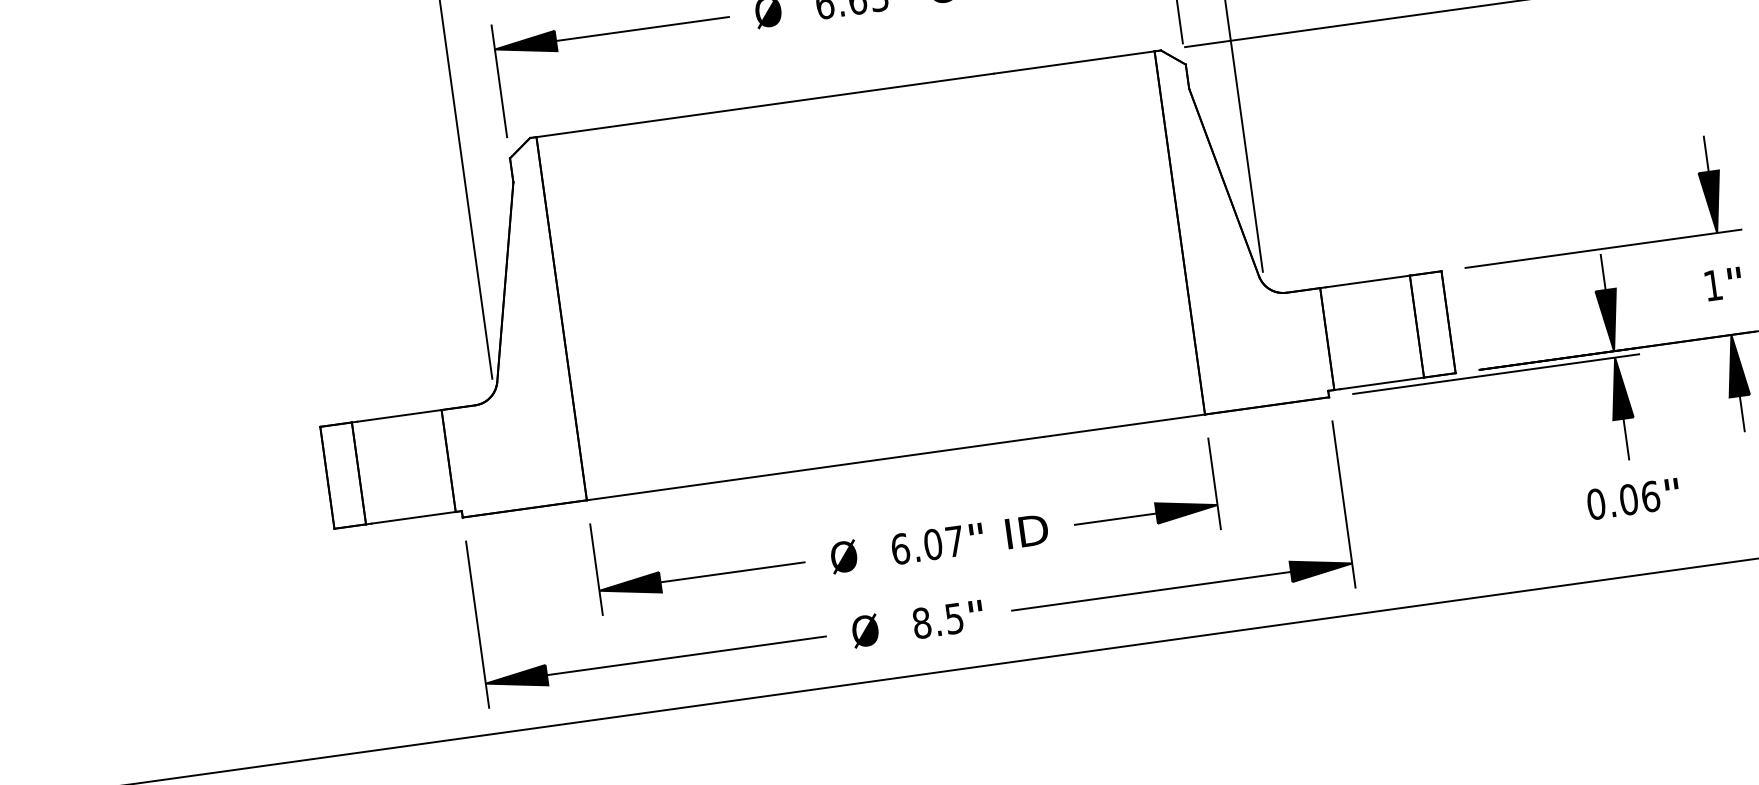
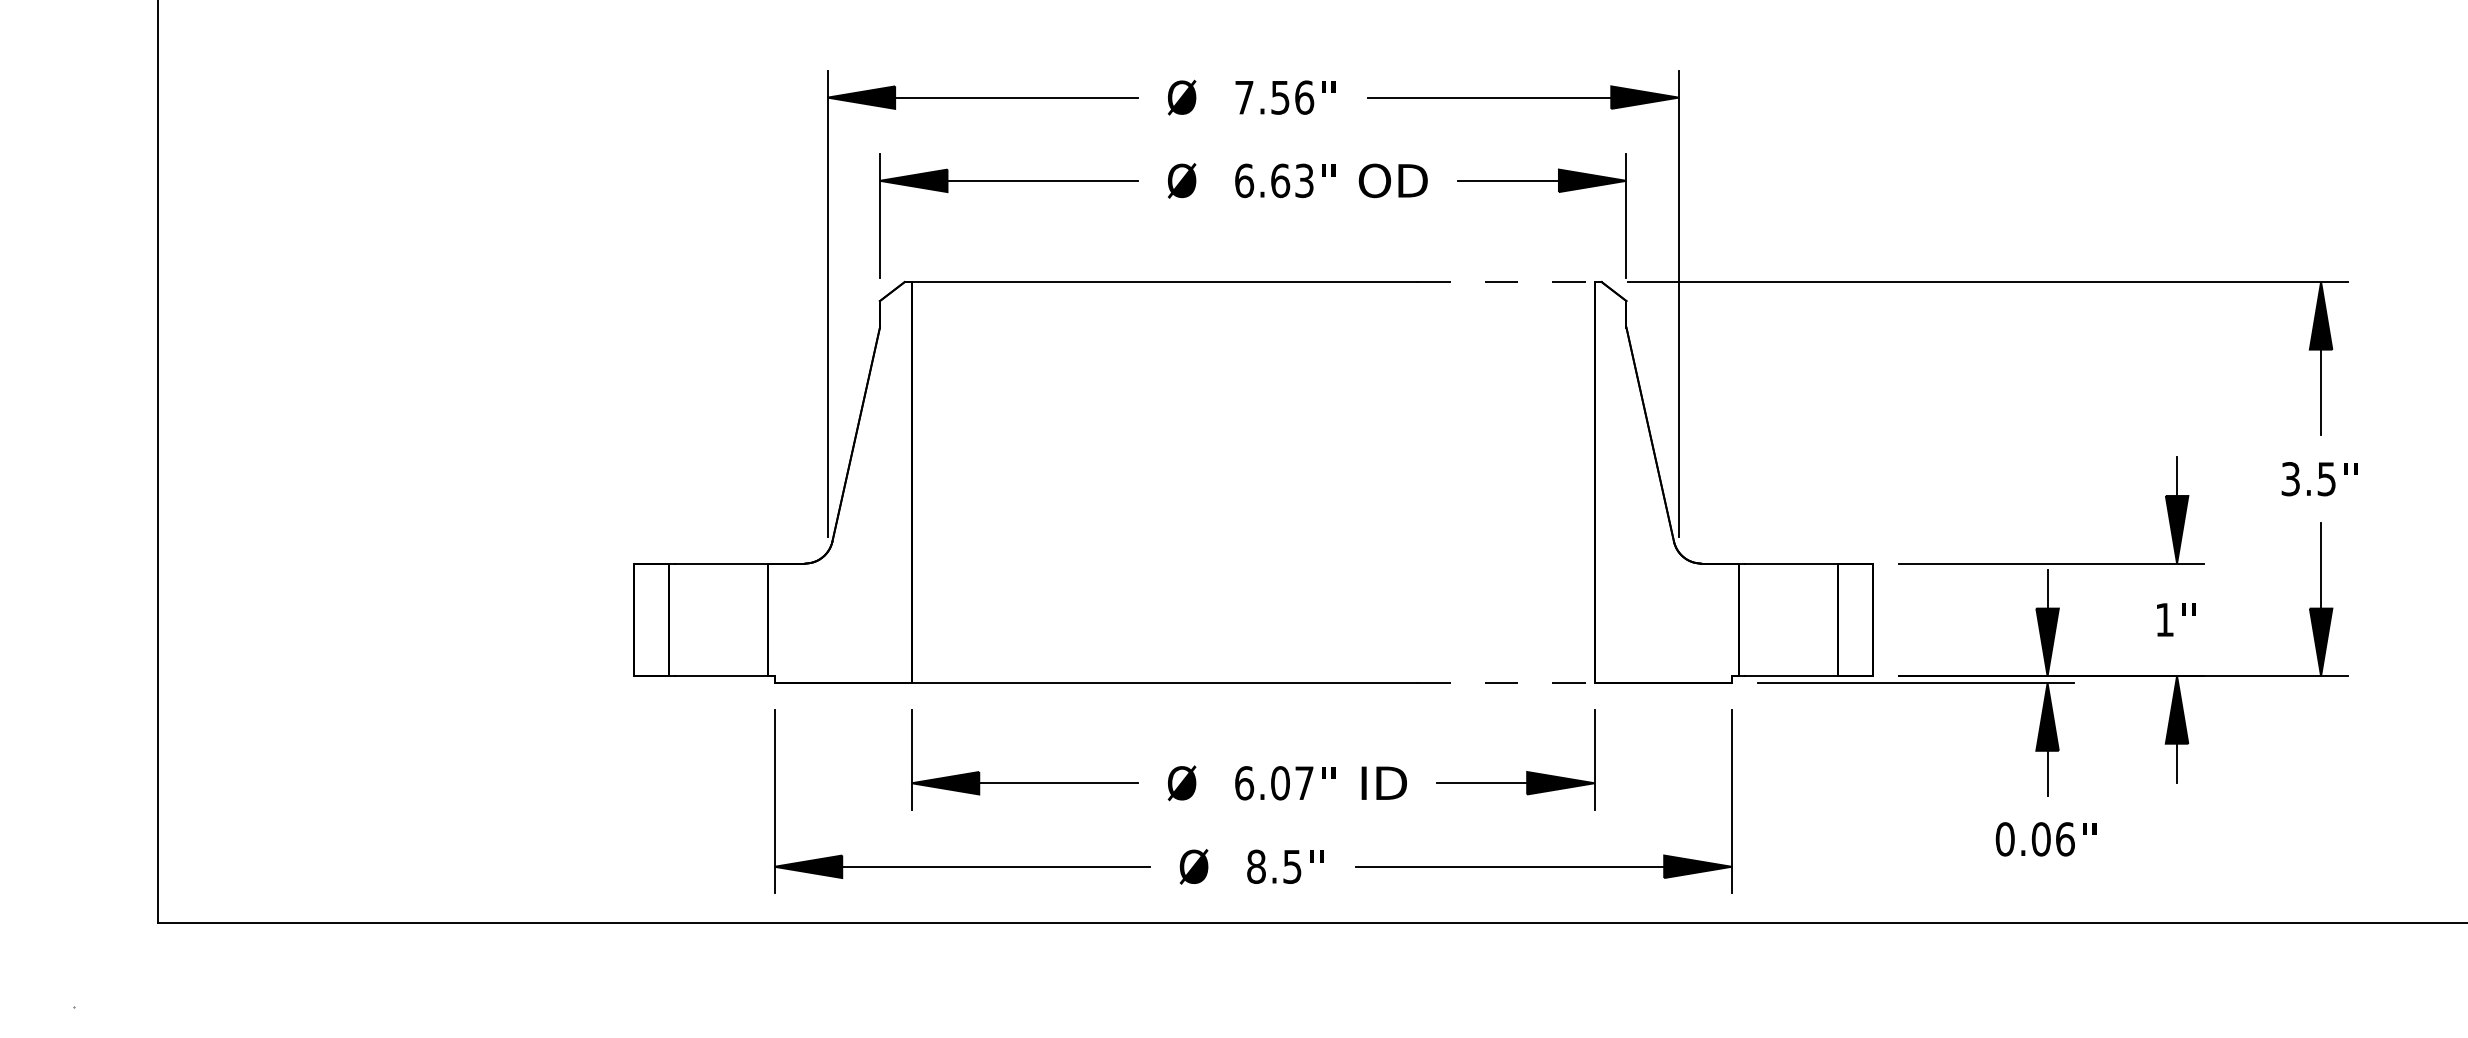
line: (1073, 62) -> (1505, 282), solid -> dashed
line: (1124, 425) -> (1505, 683), solid -> dashed

